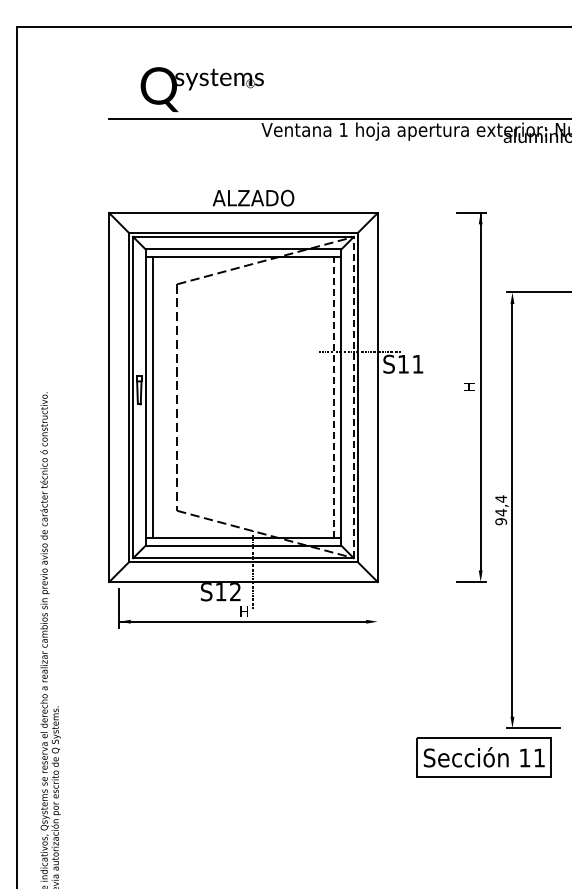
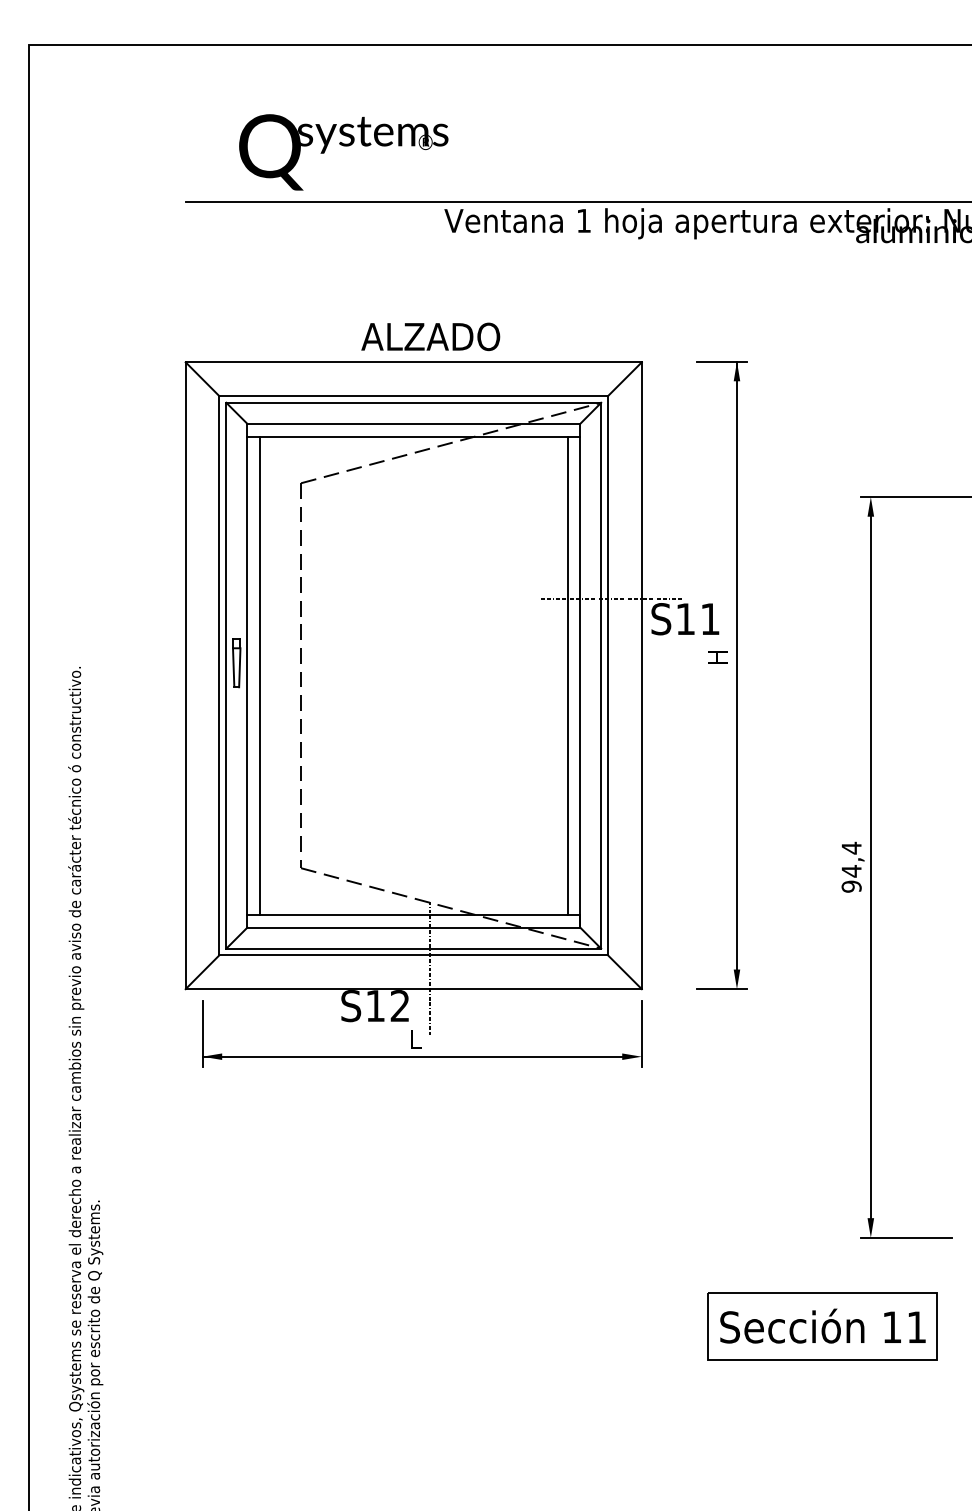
part: (471, 390) -> (721, 663), moved
line: (333, 397) -> (566, 675), dashed -> solid
line: (353, 397) -> (600, 675), dashed -> solid
line: (377, 607) -> (641, 1032), added
text: (243, 611) -> (413, 1039), H -> L
part: (483, 757) -> (821, 1326), moved

